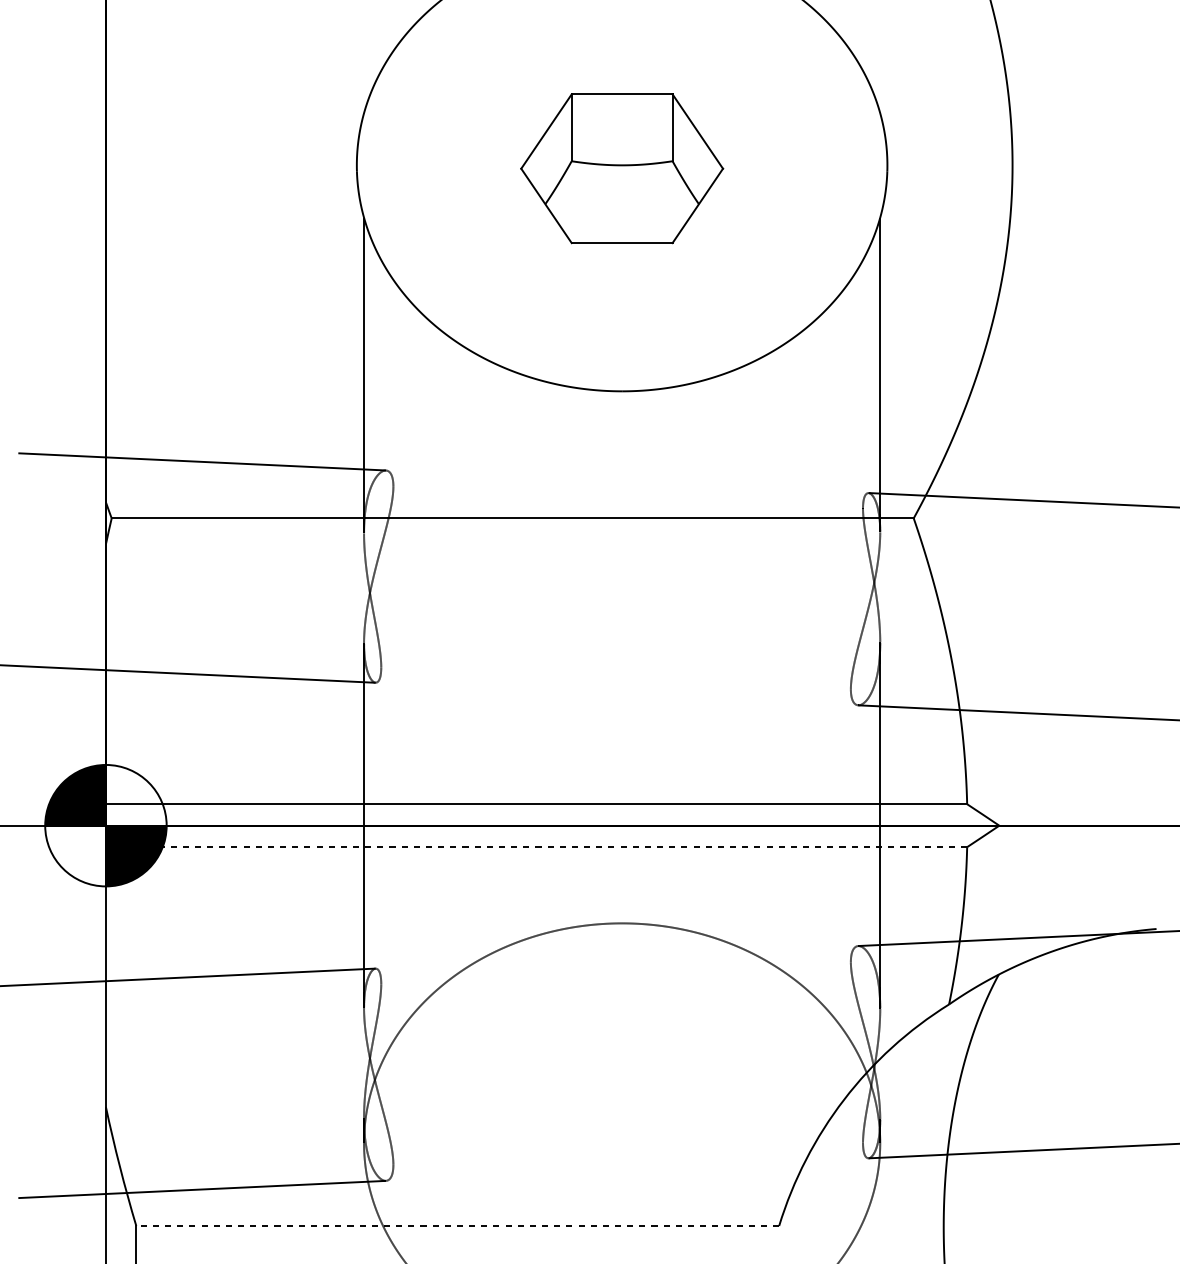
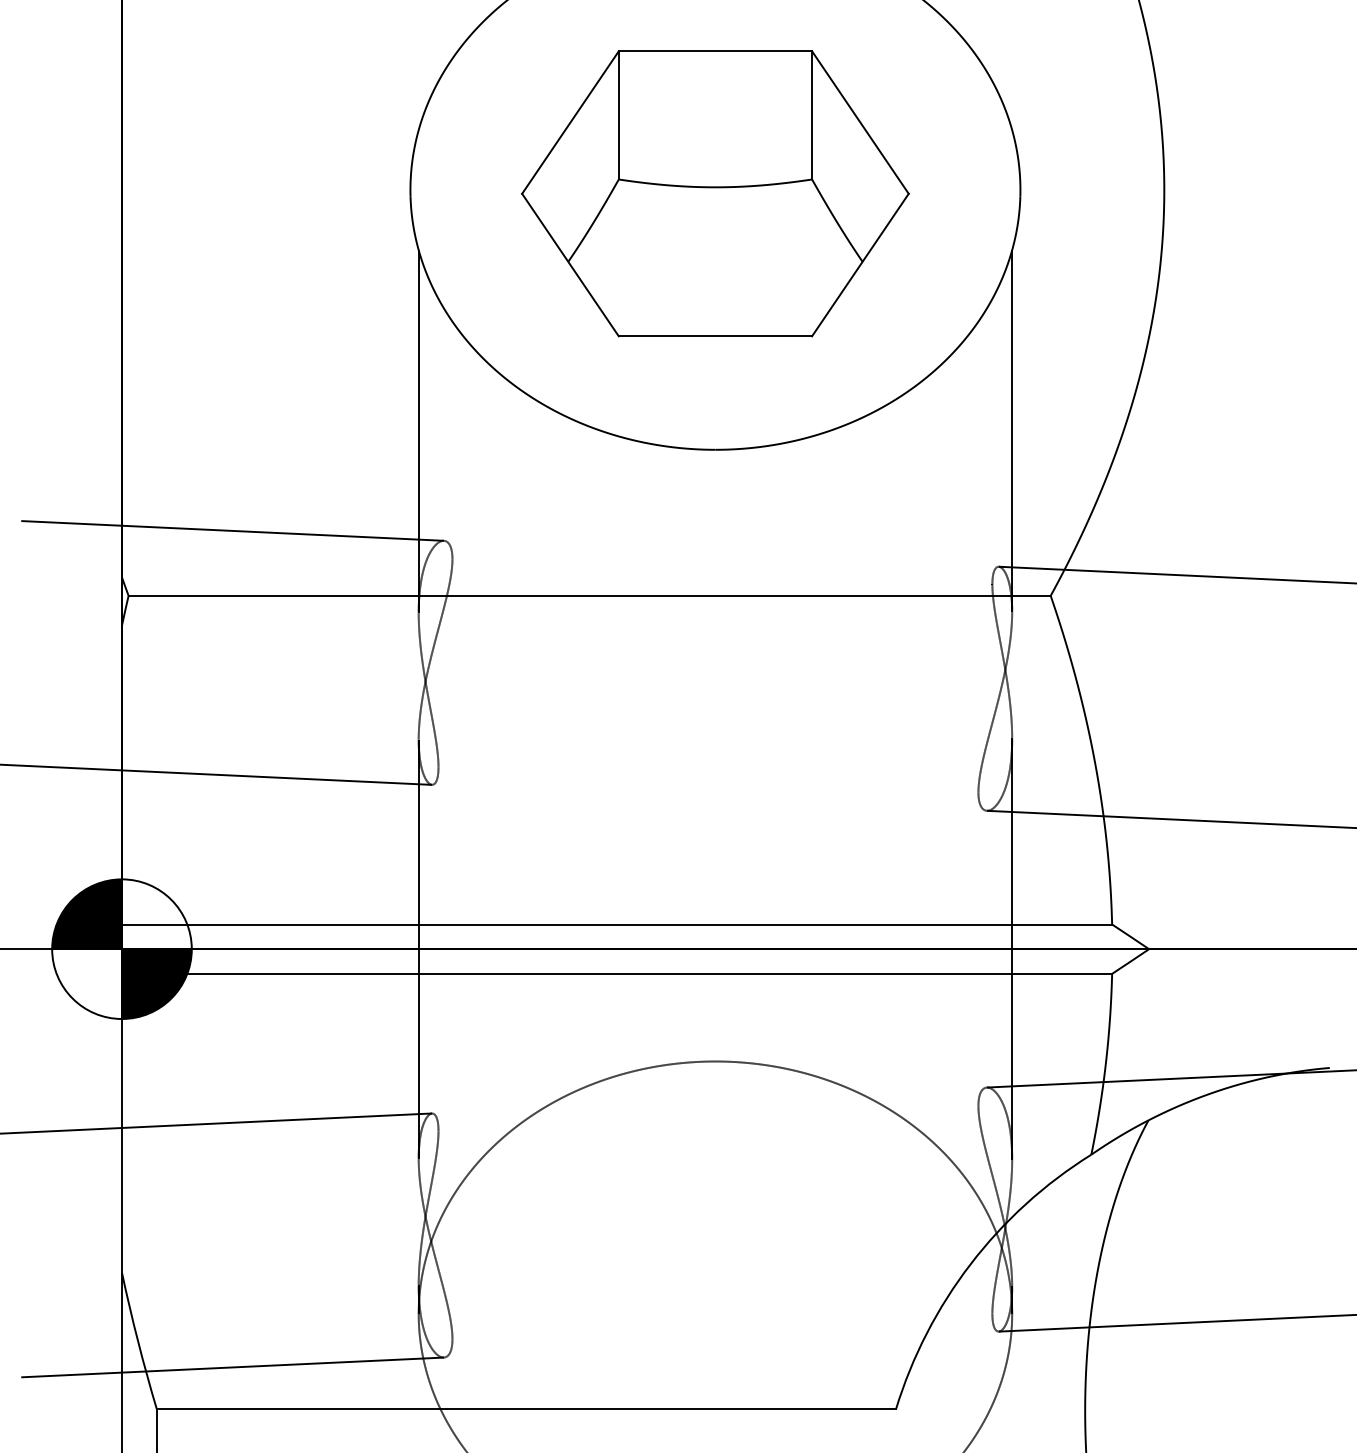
part: (622, 168) -> (715, 193), size x1.67
line: (536, 846) -> (616, 973), dashed -> solid
line: (457, 1226) -> (526, 1409), dashed -> solid

